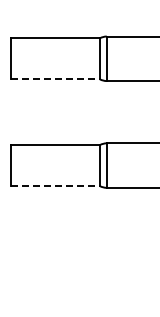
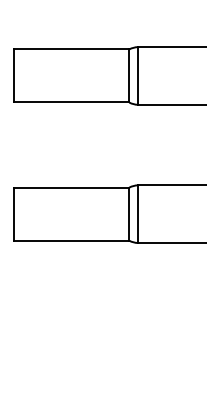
line: (55, 79) -> (71, 102), dashed -> solid
line: (55, 186) -> (71, 241), dashed -> solid

